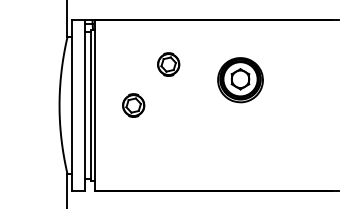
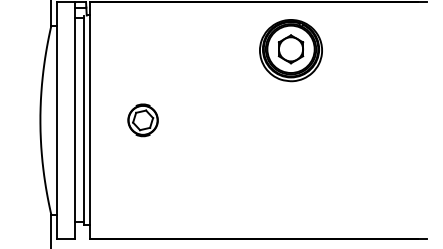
part: (168, 64) -> (191, 63), removed
part: (240, 80) -> (291, 51), moved

